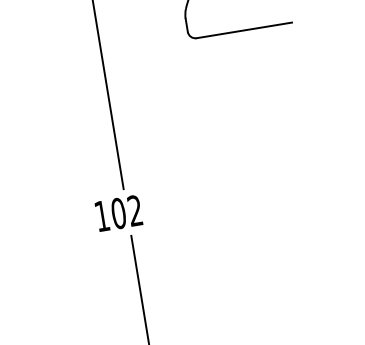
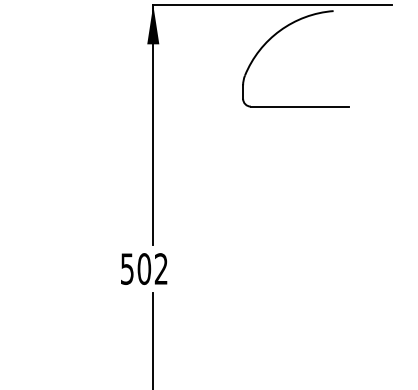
text: (102, 215) -> (127, 268), 102 -> 502

